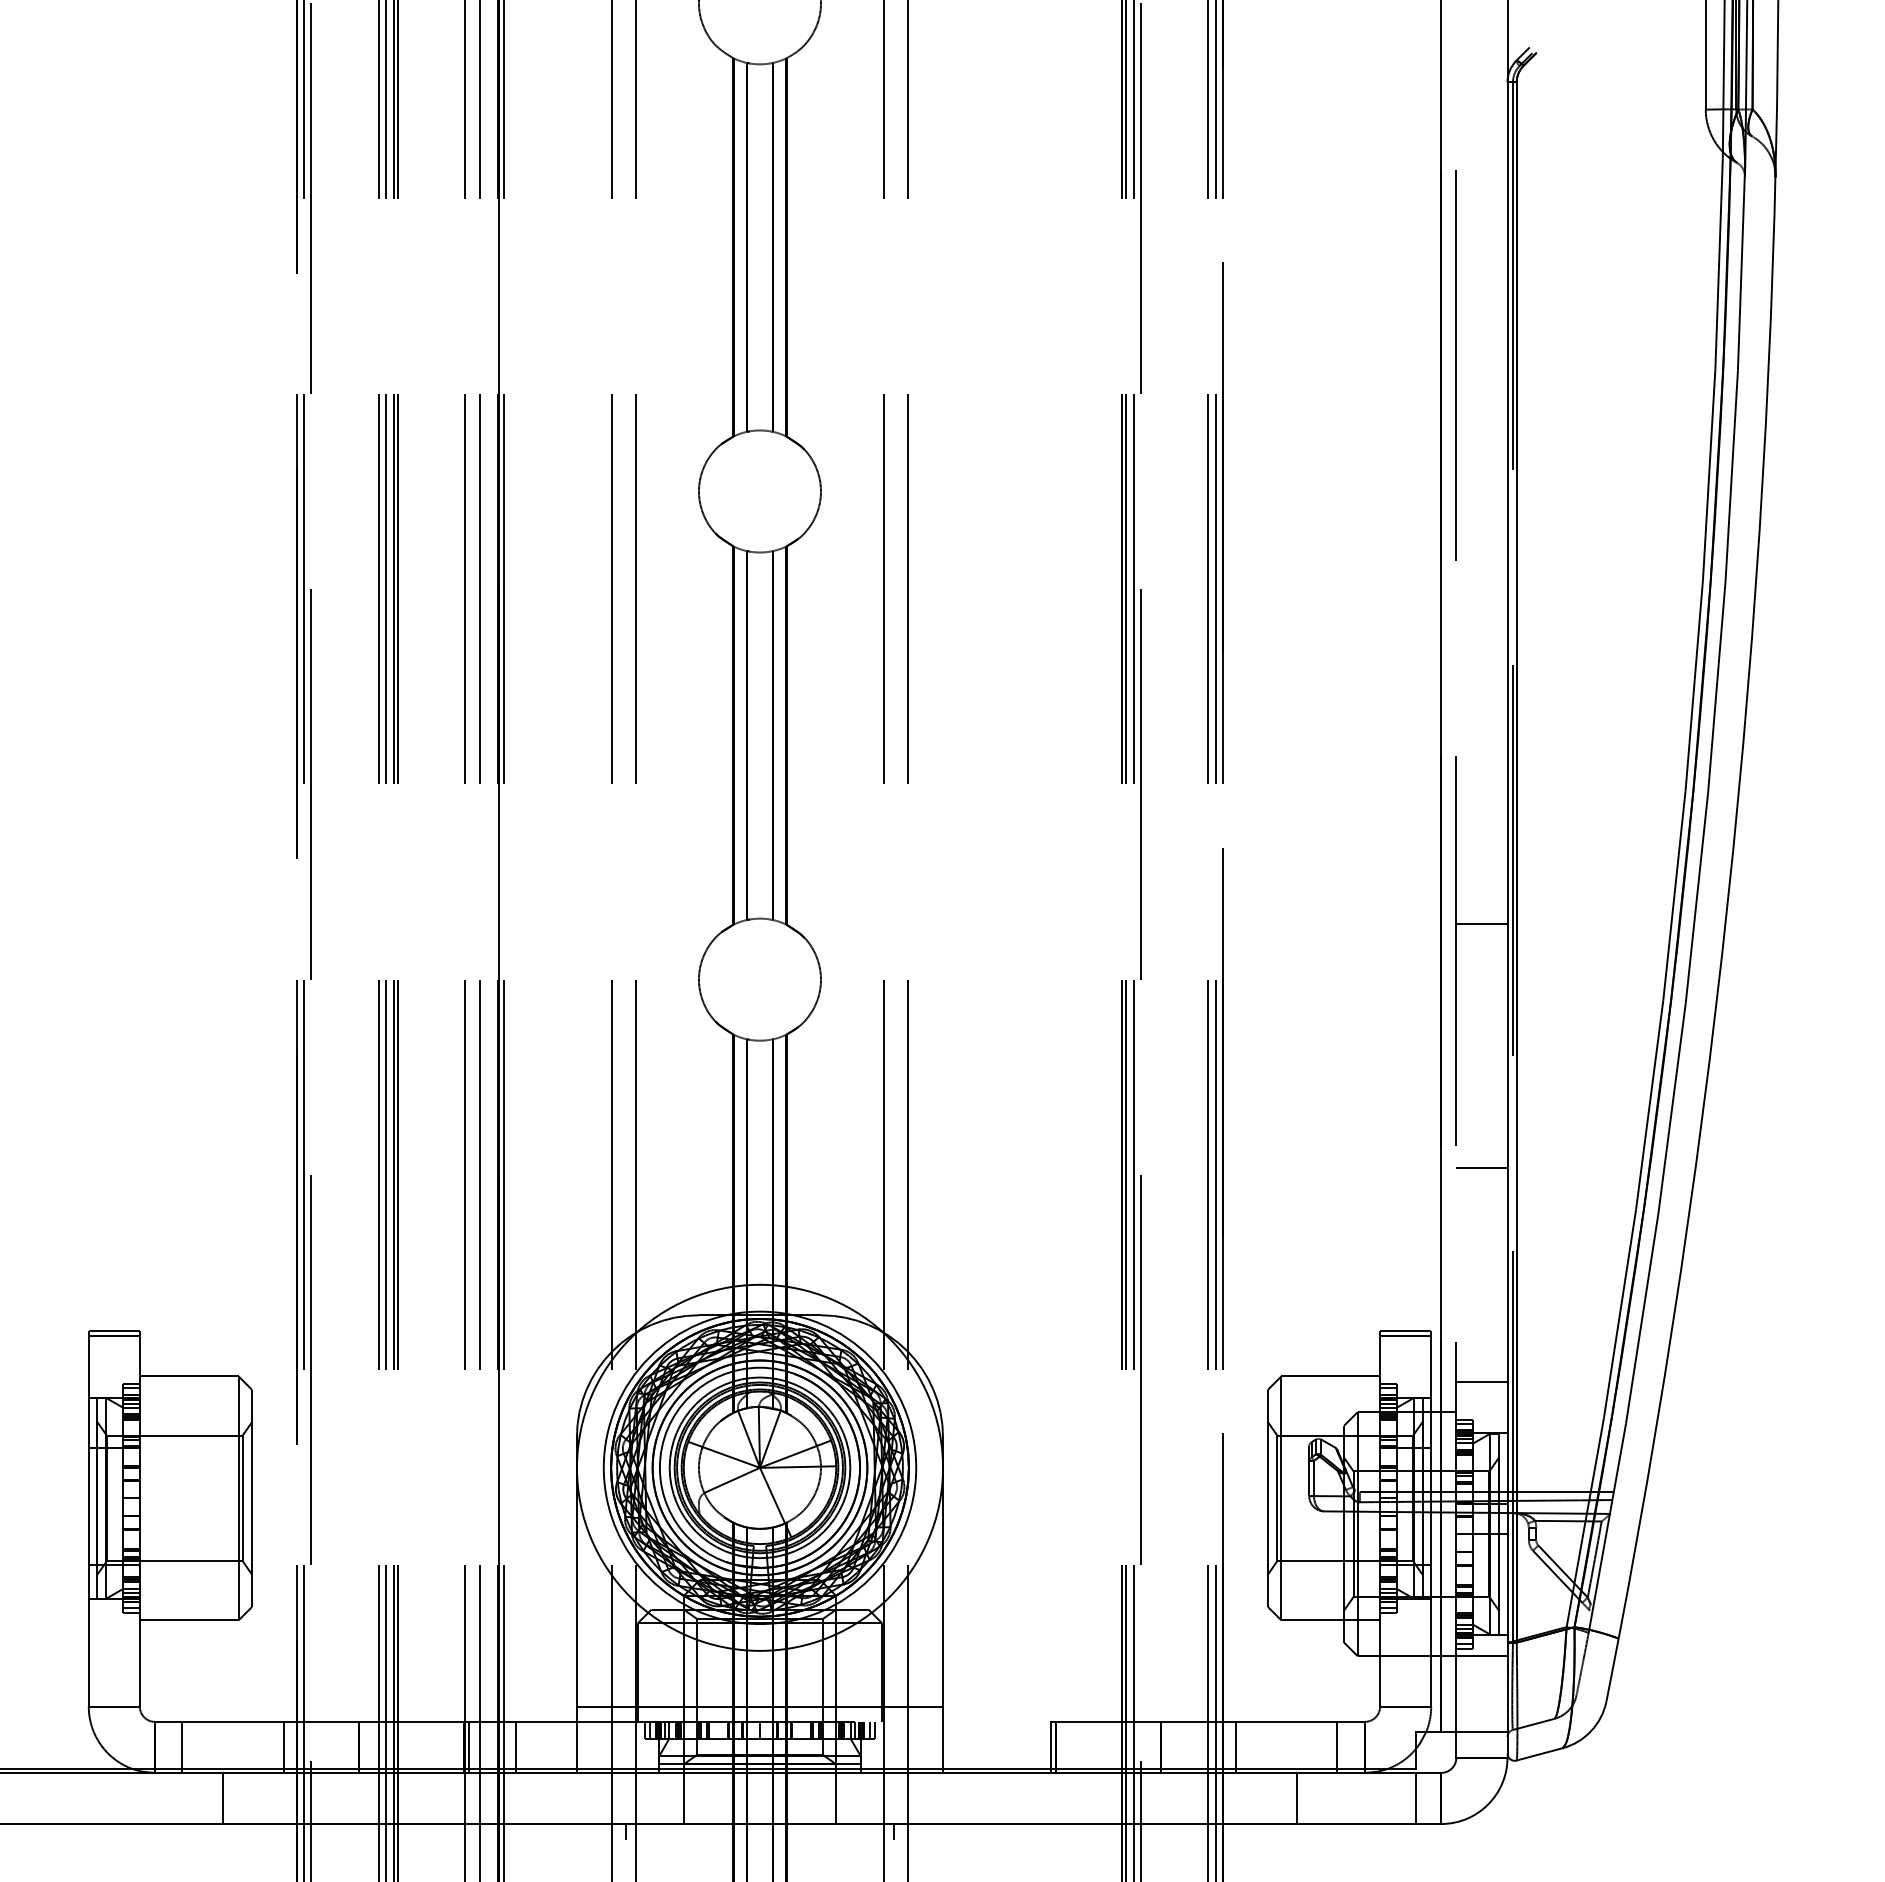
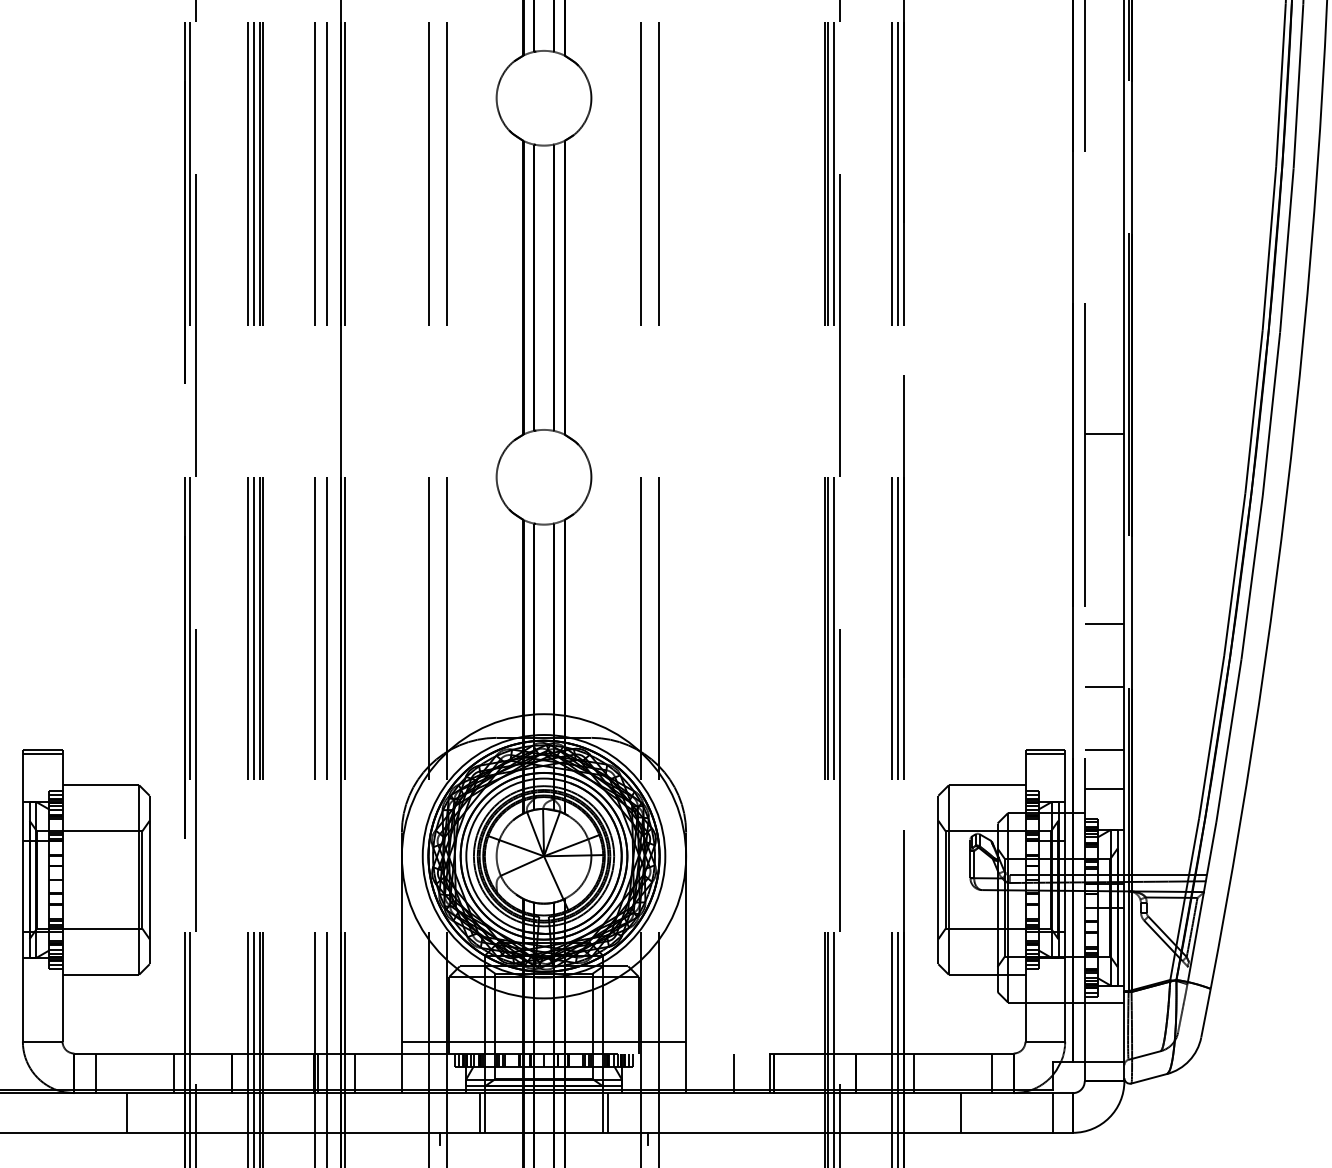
line: (1481, 1249) -> (1104, 686), added
line: (1481, 1330) -> (1104, 749), added
line: (1004, 1746) -> (733, 1072), added
line: (677, 1798) -> (479, 1113), added
line: (843, 1798) -> (608, 1113), added

